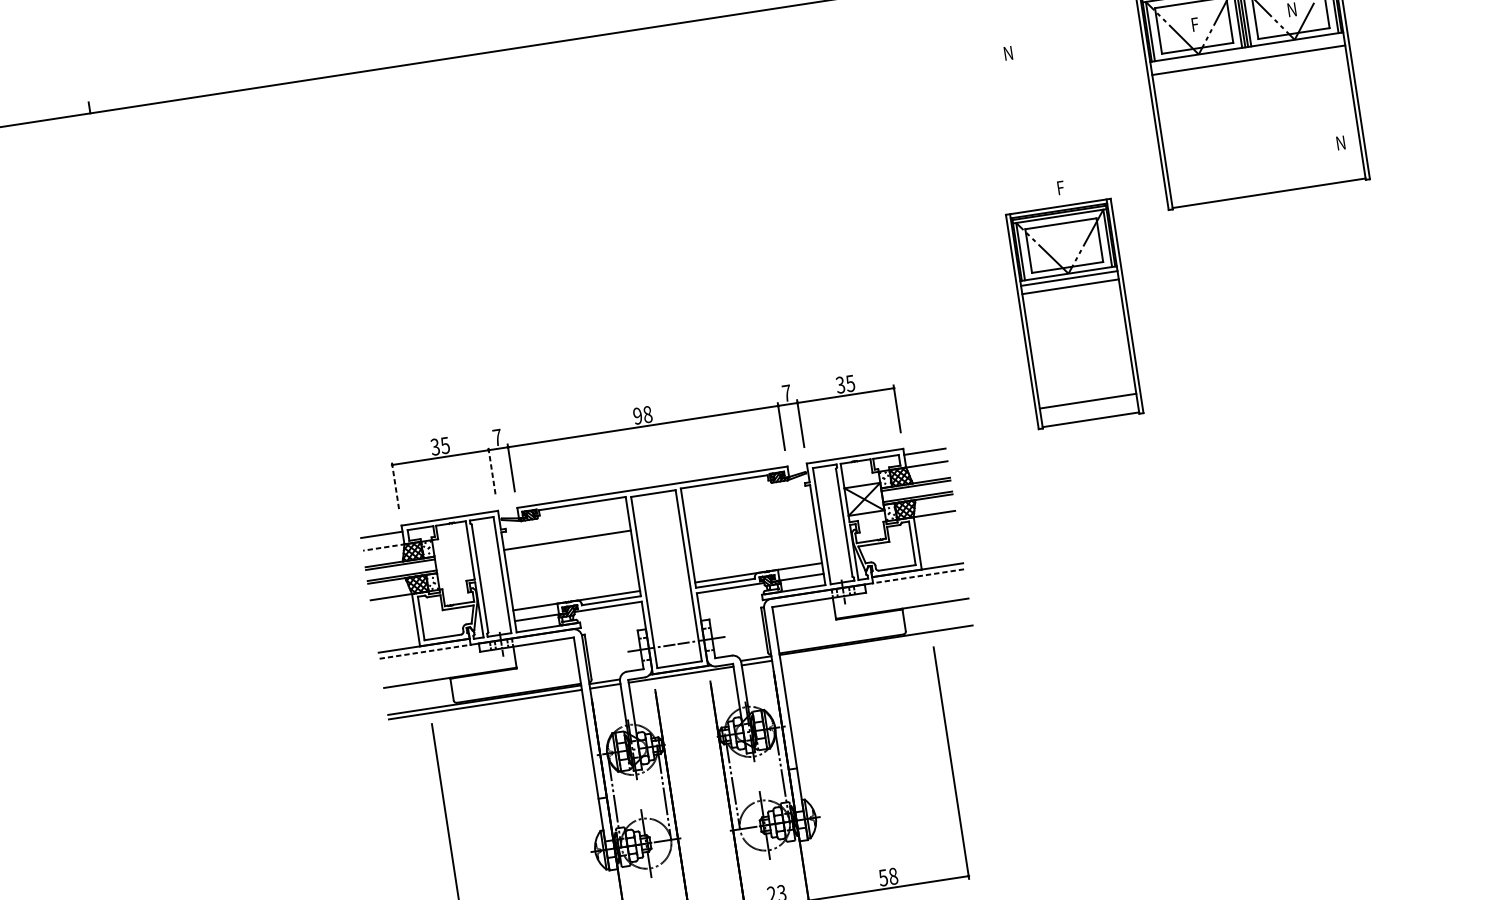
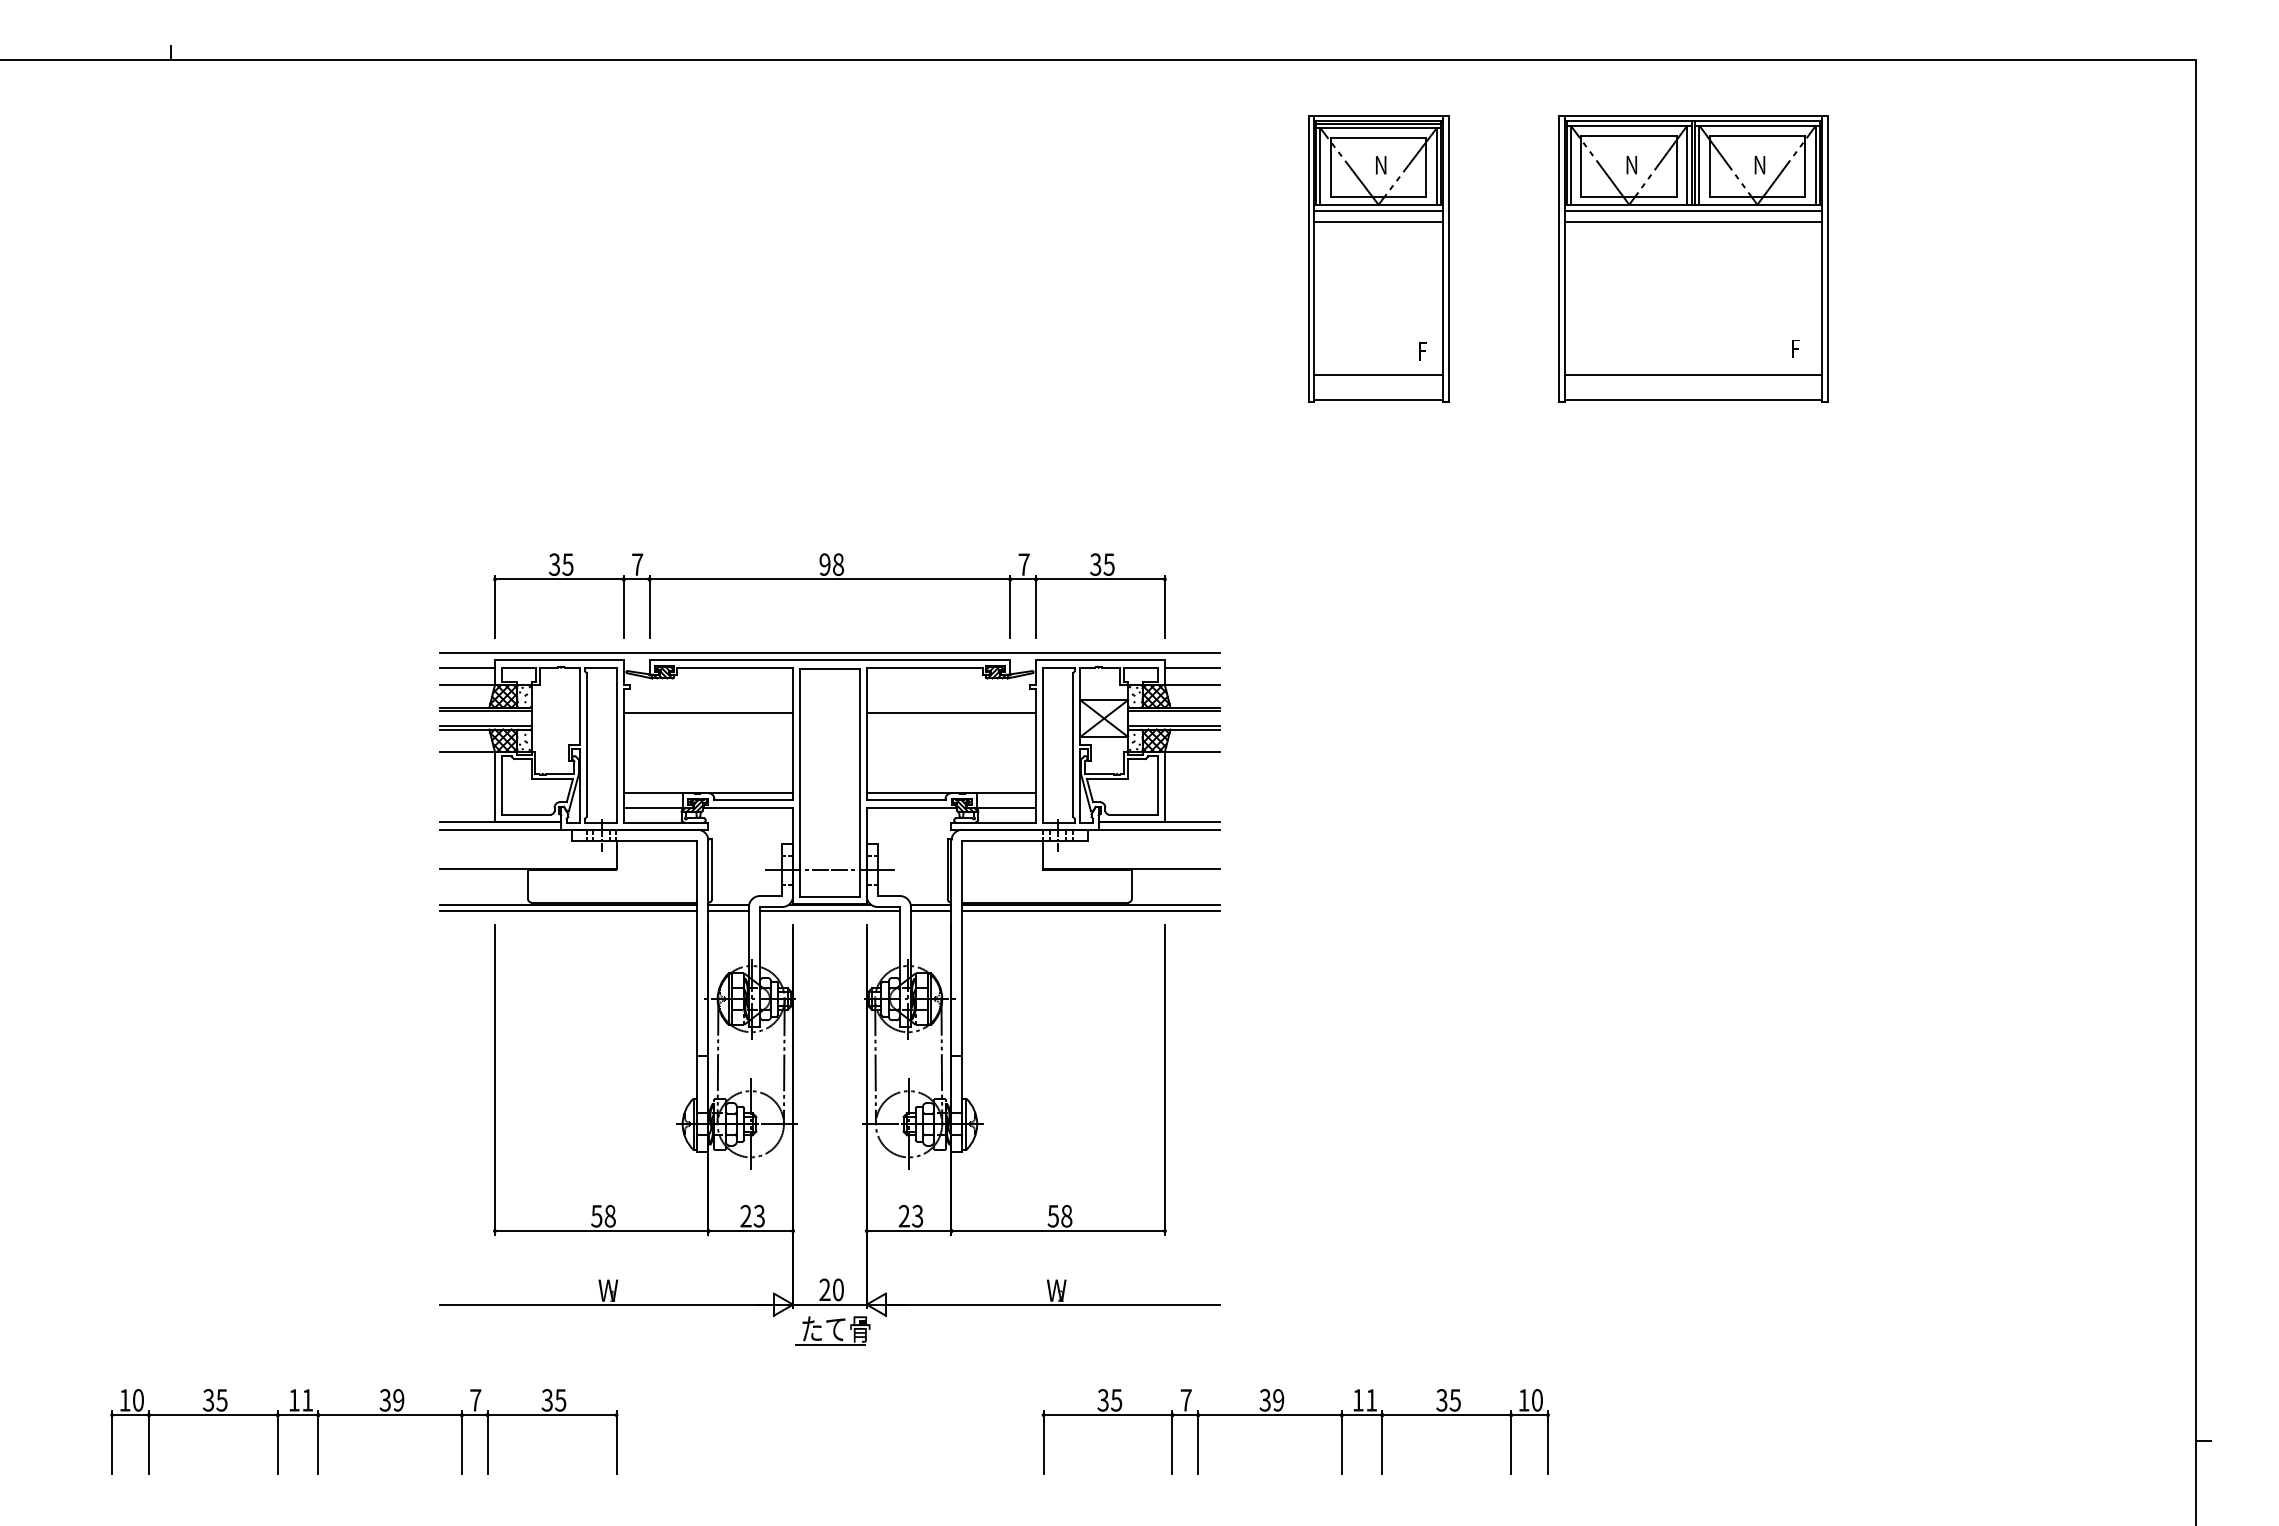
text: (1195, 24) -> (1631, 165), F -> N
line: (1247, 52) -> (1693, 211), added
text: (1341, 142) -> (1797, 348), N -> F
line: (1266, 174) -> (1693, 375), added
part: (1074, 313) -> (1378, 258), moved
line: (491, 470) -> (623, 606), dashed -> solid
line: (651, 482) -> (829, 653), added
line: (395, 485) -> (494, 606), dashed -> solid
line: (749, 512) -> (951, 712), added
line: (384, 547) -> (468, 685), dashed -> solid
line: (917, 576) -> (1158, 829), dashed -> solid
line: (876, 644) -> (1091, 910), added
line: (425, 651) -> (501, 829), dashed -> solid

